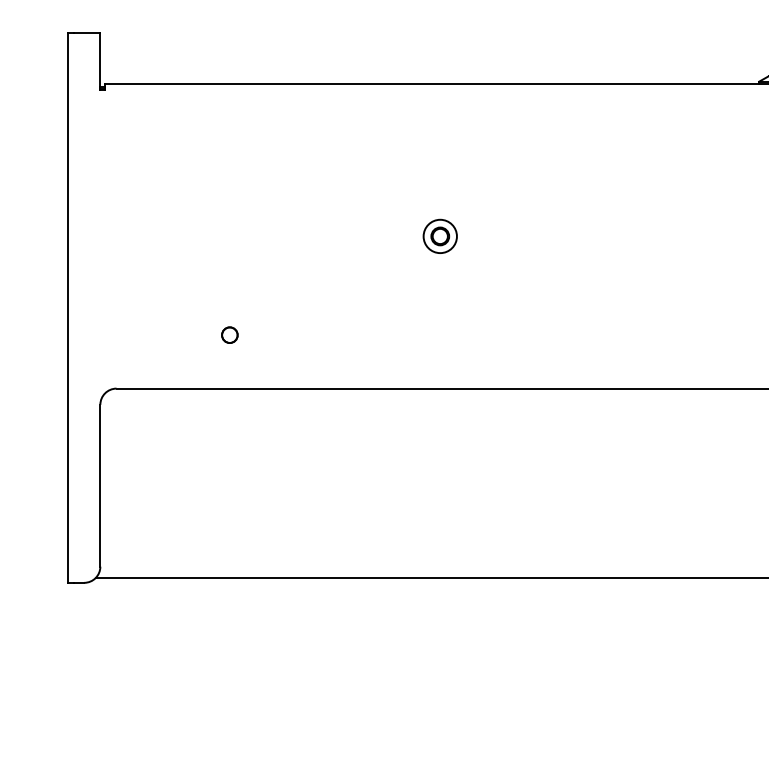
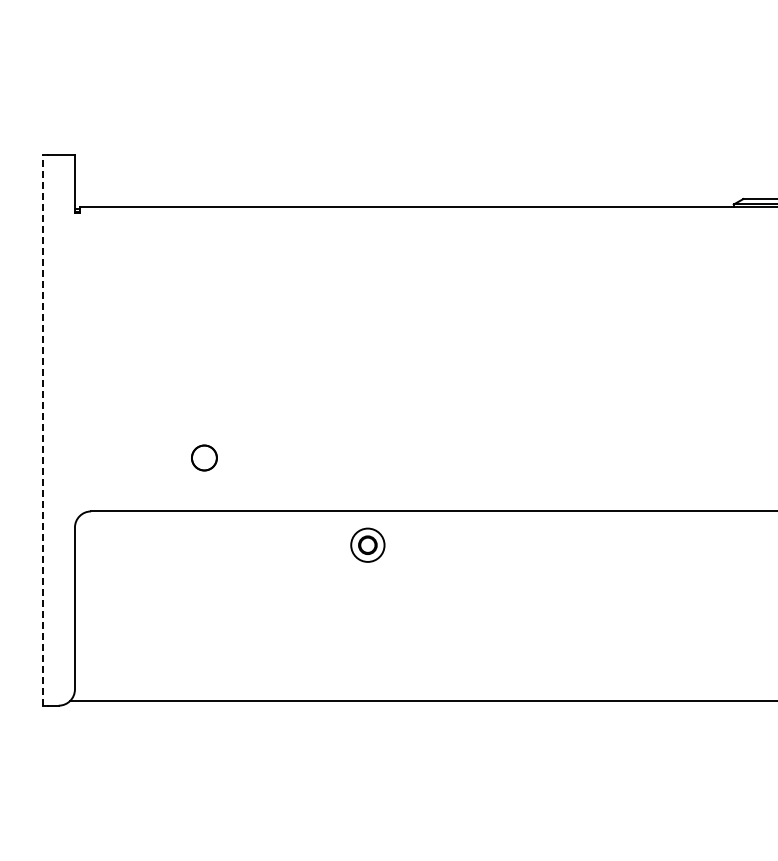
part: (439, 235) -> (367, 544), moved
line: (67, 307) -> (42, 430), solid -> dashed
part: (229, 334) -> (204, 457), size x1.6

